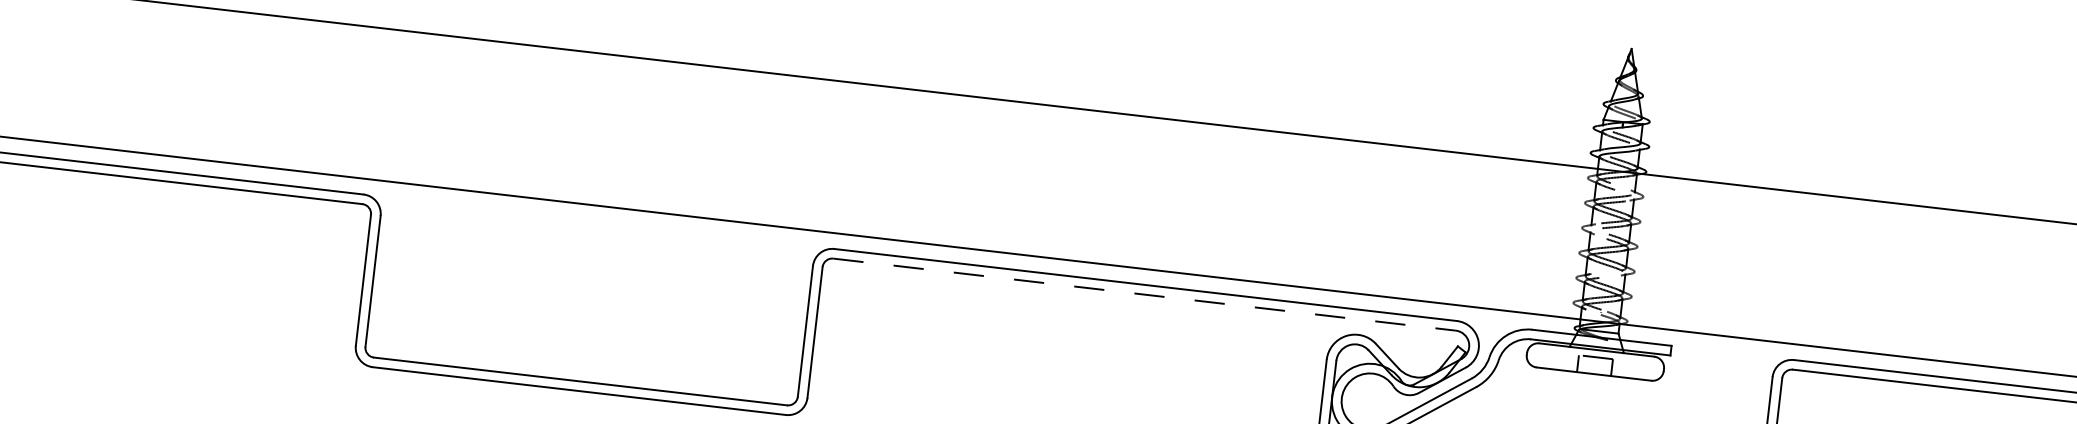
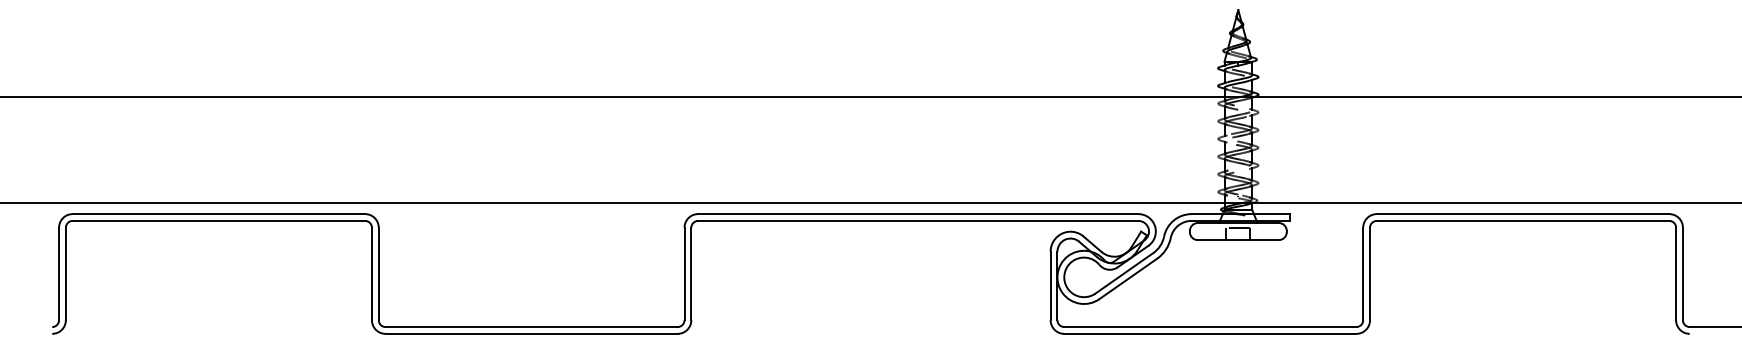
line: (1144, 294) -> (918, 220), dashed -> solid

